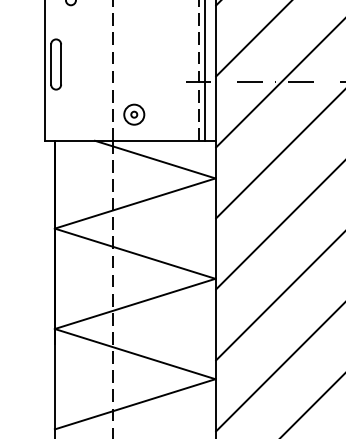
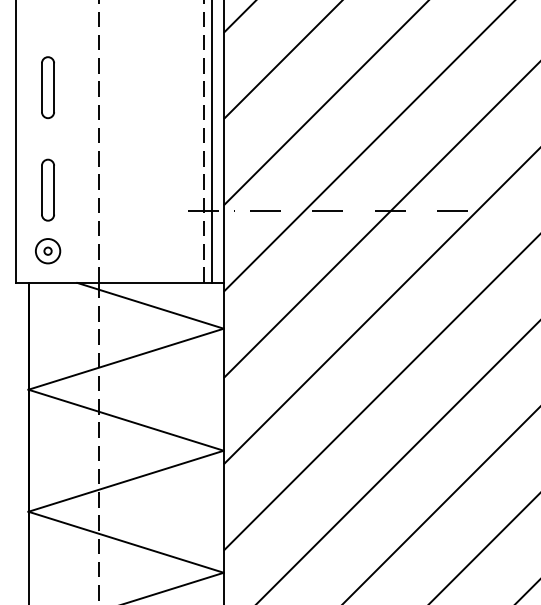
part: (55, 63) -> (47, 189), moved
part: (134, 114) -> (48, 251), moved

